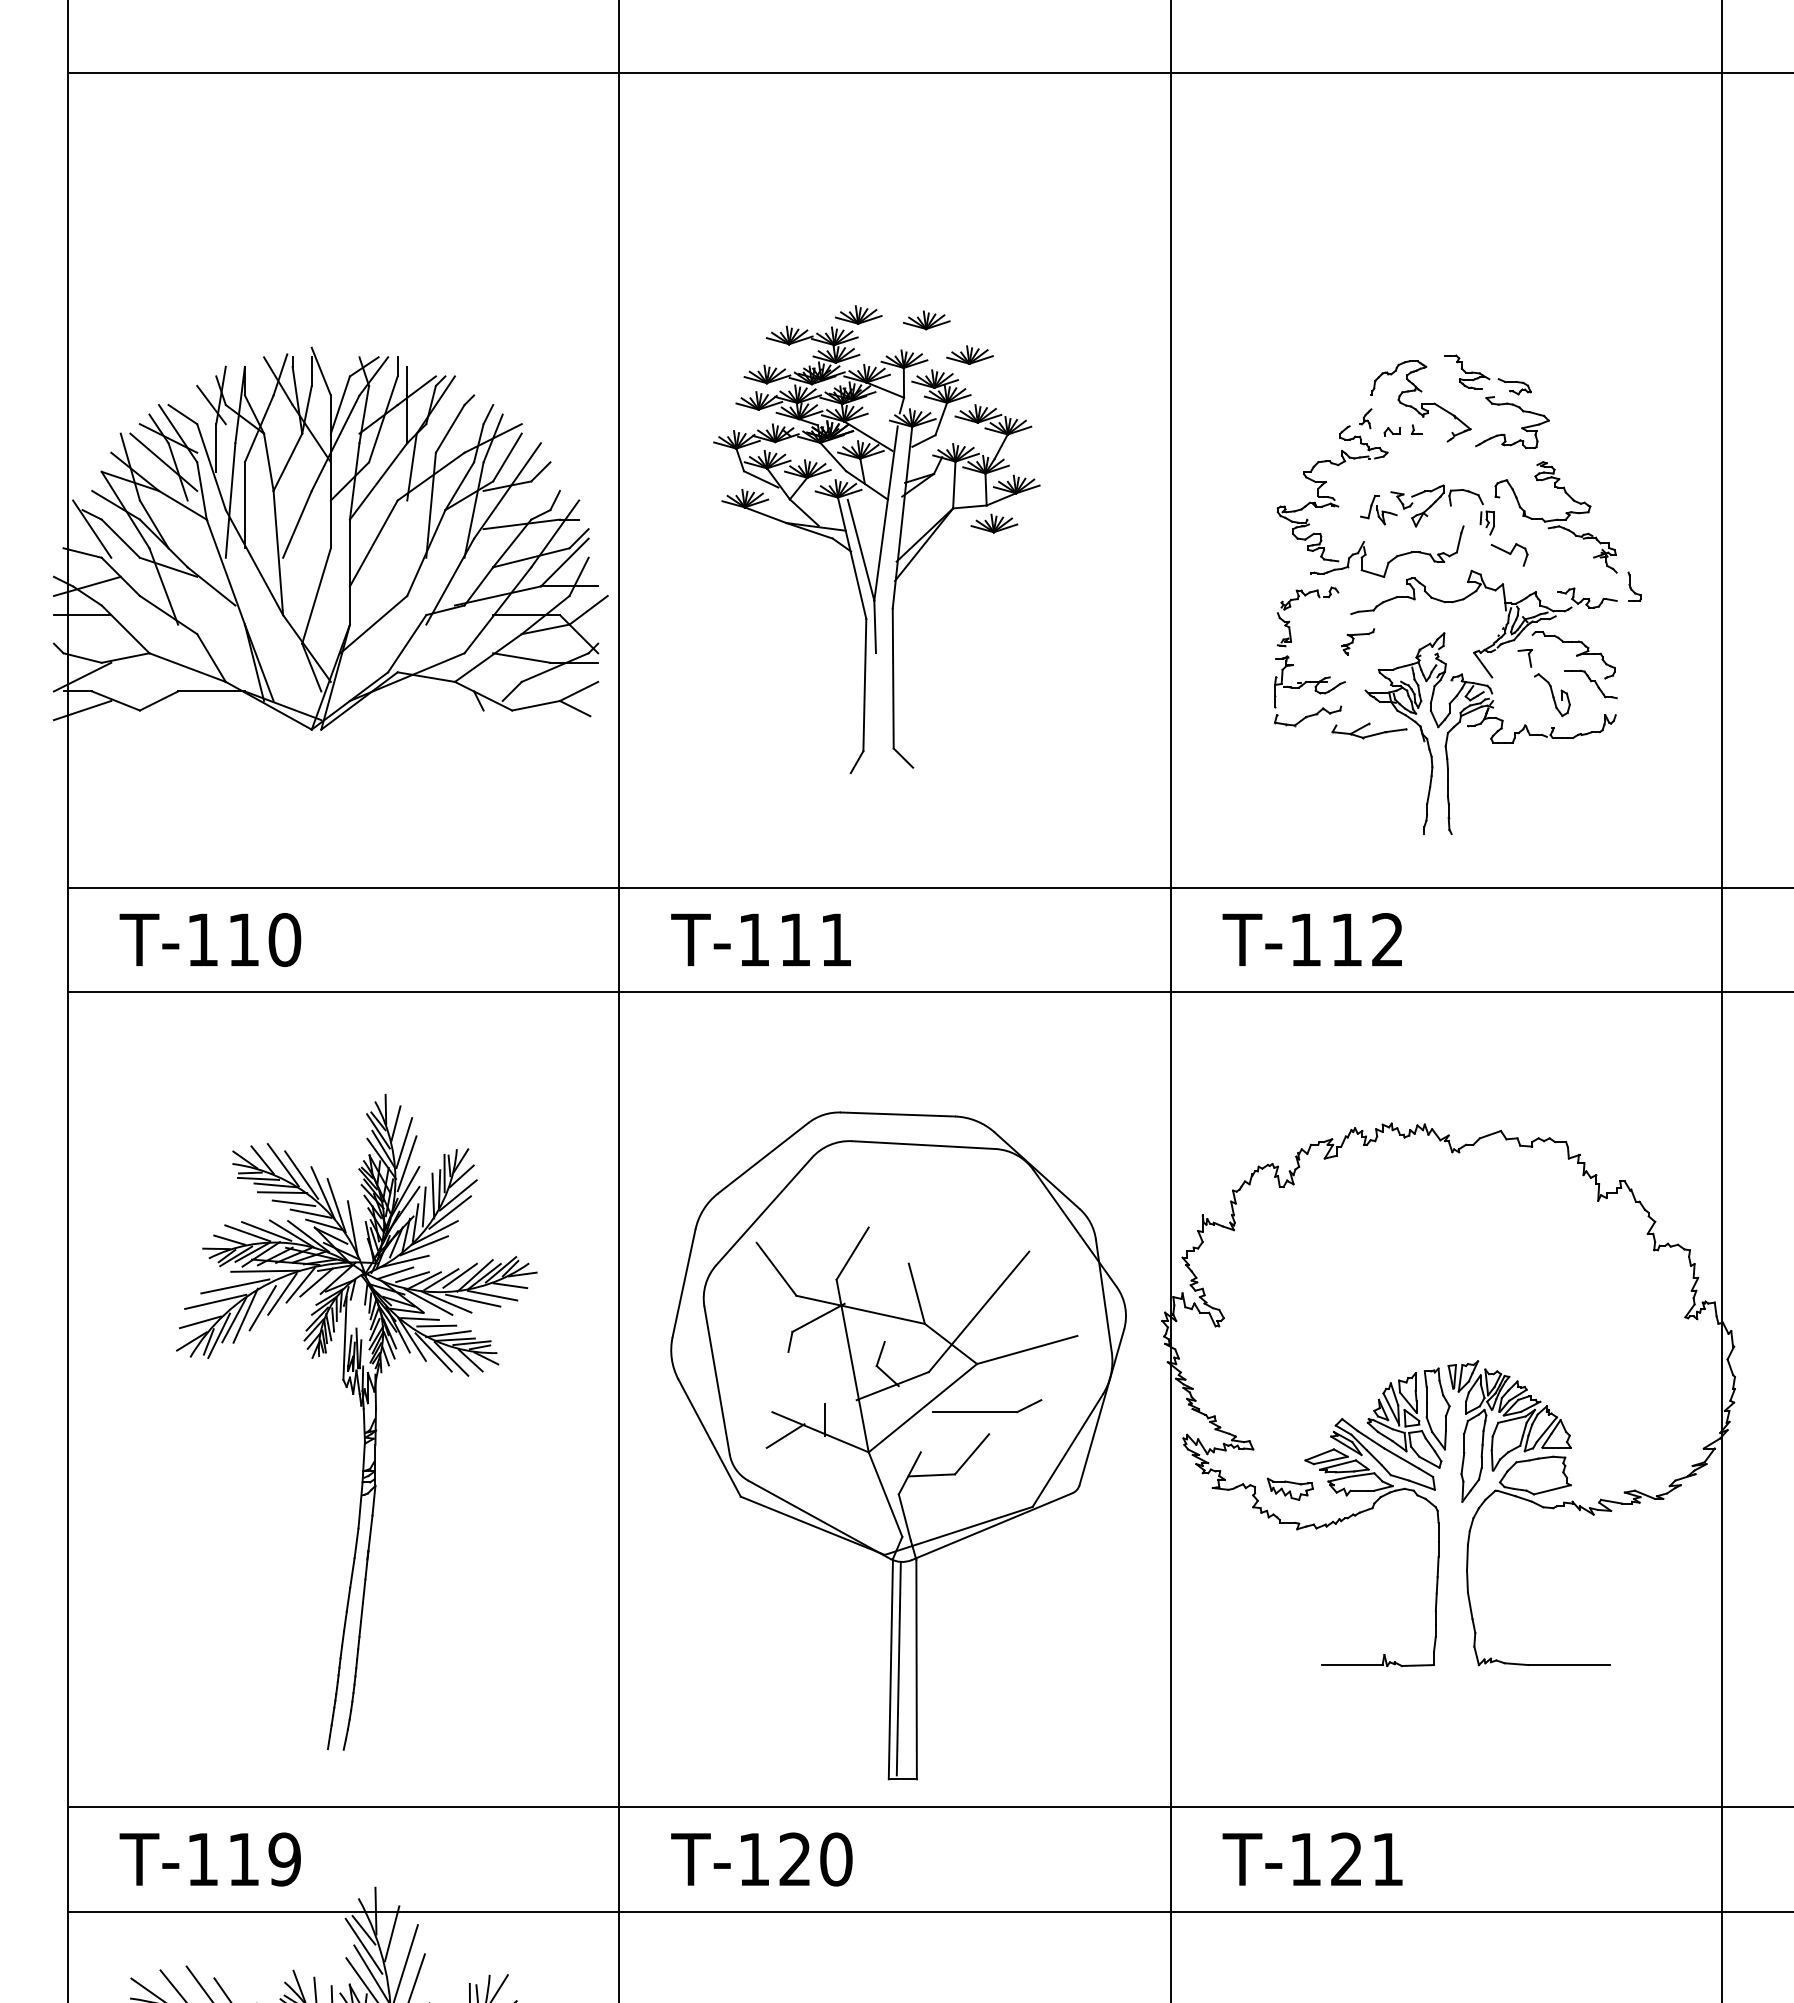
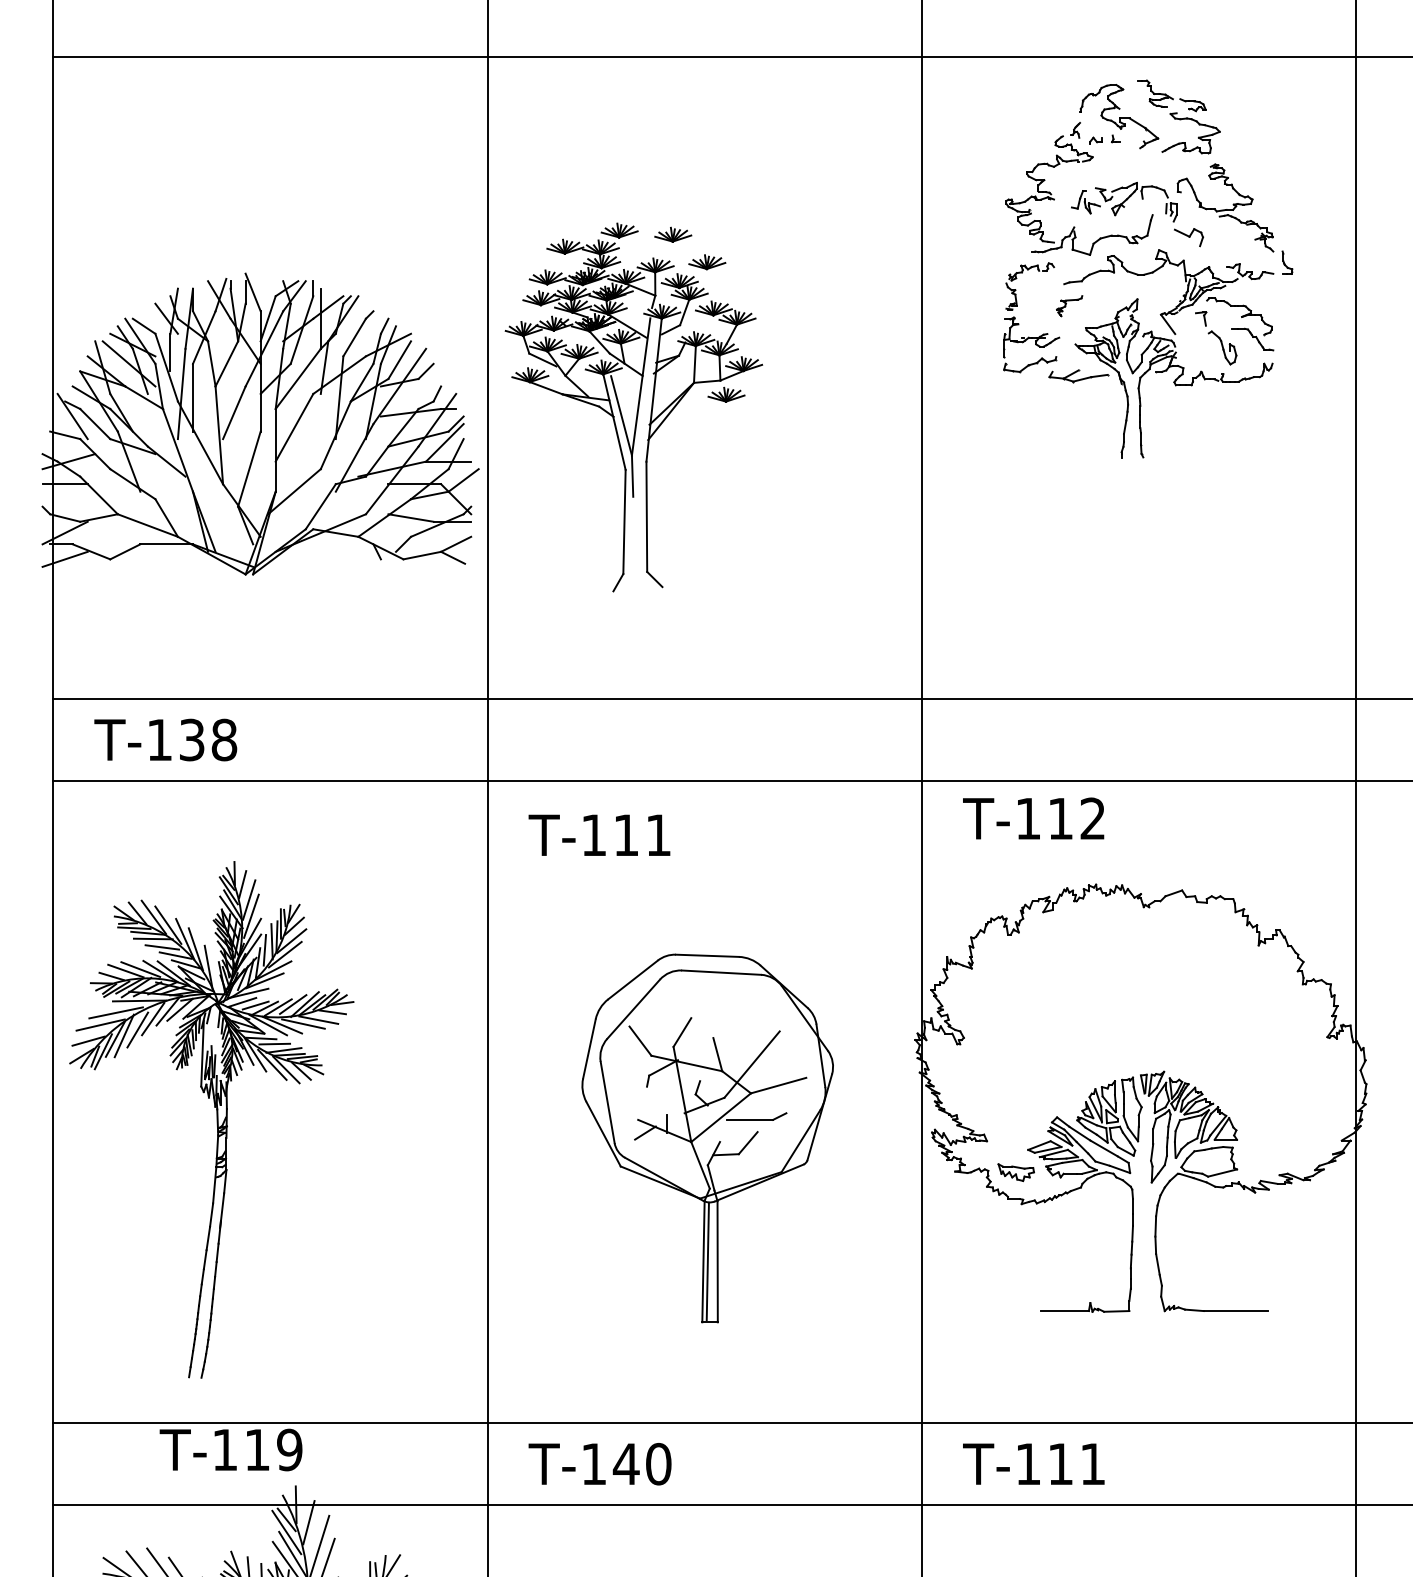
part: (876, 539) -> (633, 407), moved
part: (1457, 594) -> (1147, 268), moved
text: (760, 939) -> (599, 834), moved
text: (1311, 939) -> (1032, 818), moved
text: (264, 940) -> (208, 740), T-110 -> T-138
part: (363, 1422) -> (217, 1120), moved
part: (898, 1445) -> (707, 1138), size x0.7
text: (795, 1858) -> (626, 1463), T-120 -> T-140
text: (1346, 1858) -> (1060, 1463), T-121 -> T-111
text: (209, 1859) -> (230, 1450), moved

